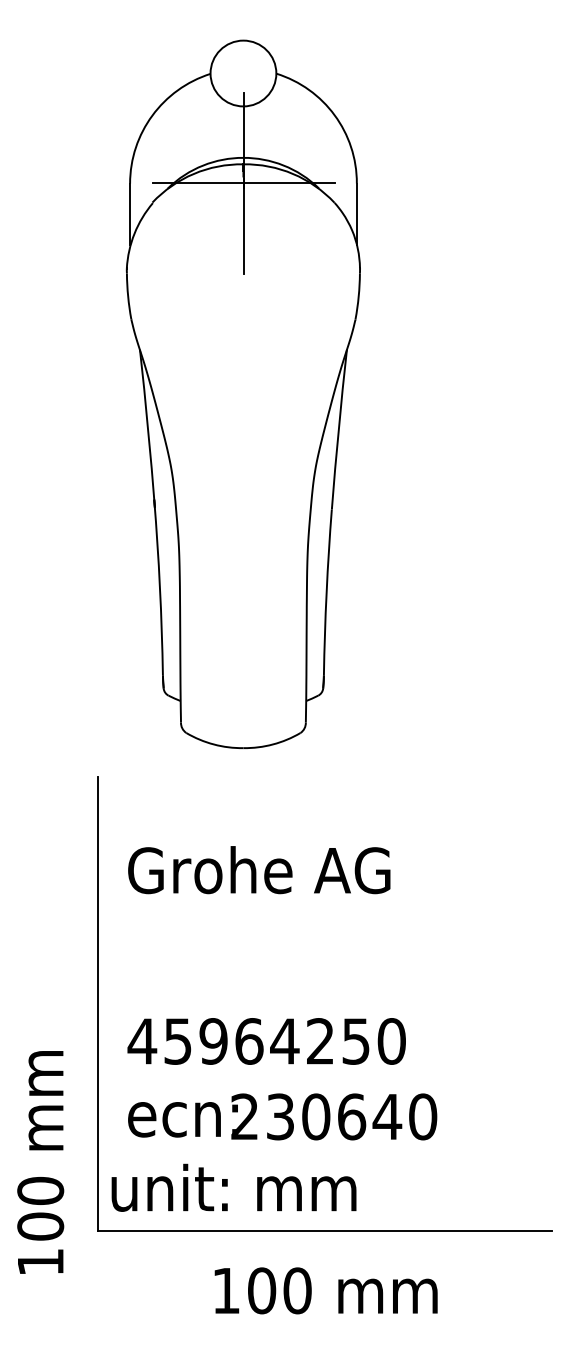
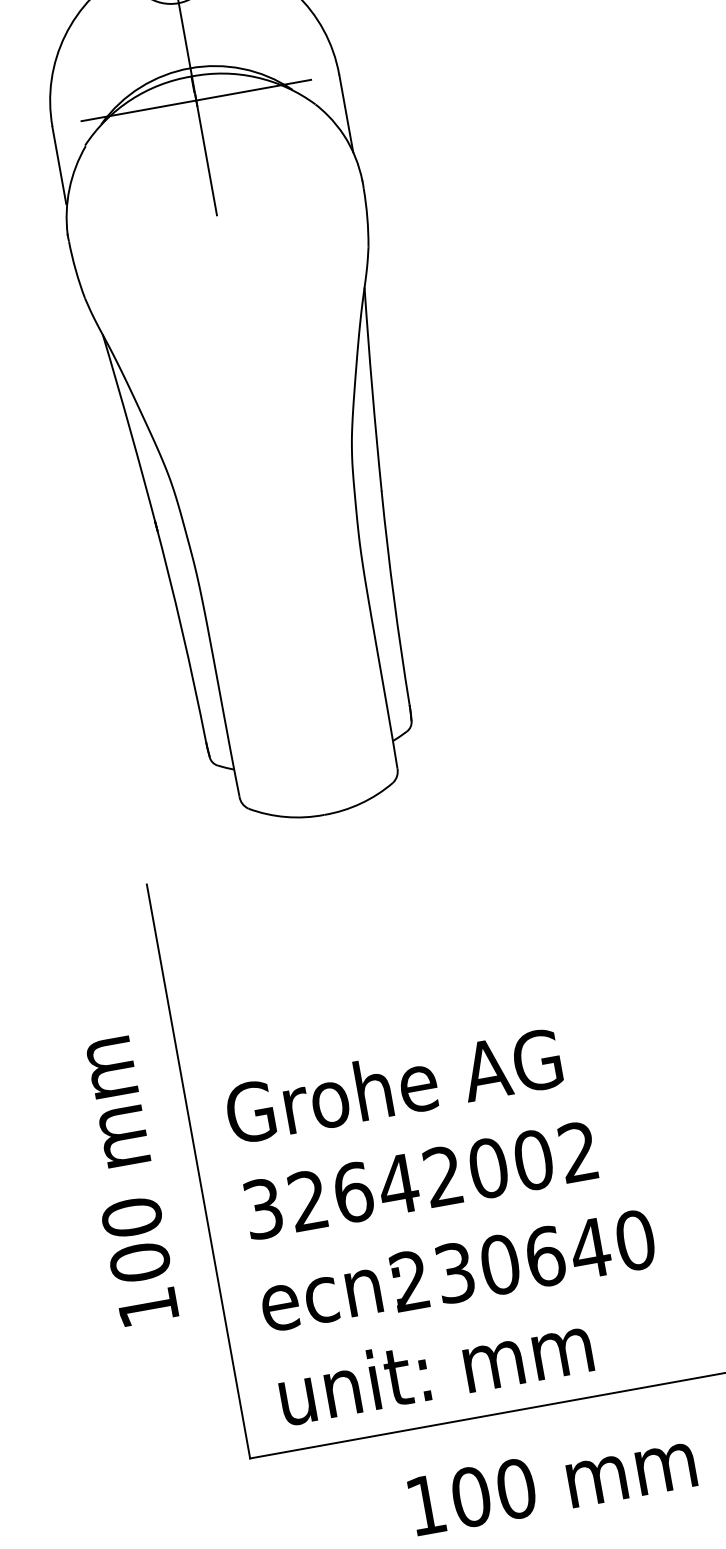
text: (259, 870) -> (394, 1086), moved
text: (266, 1041) -> (420, 1180), 45964250 -> 32642002
text: (40, 1162) -> (125, 1181), moved
text: (233, 1187) -> (434, 1368), moved

